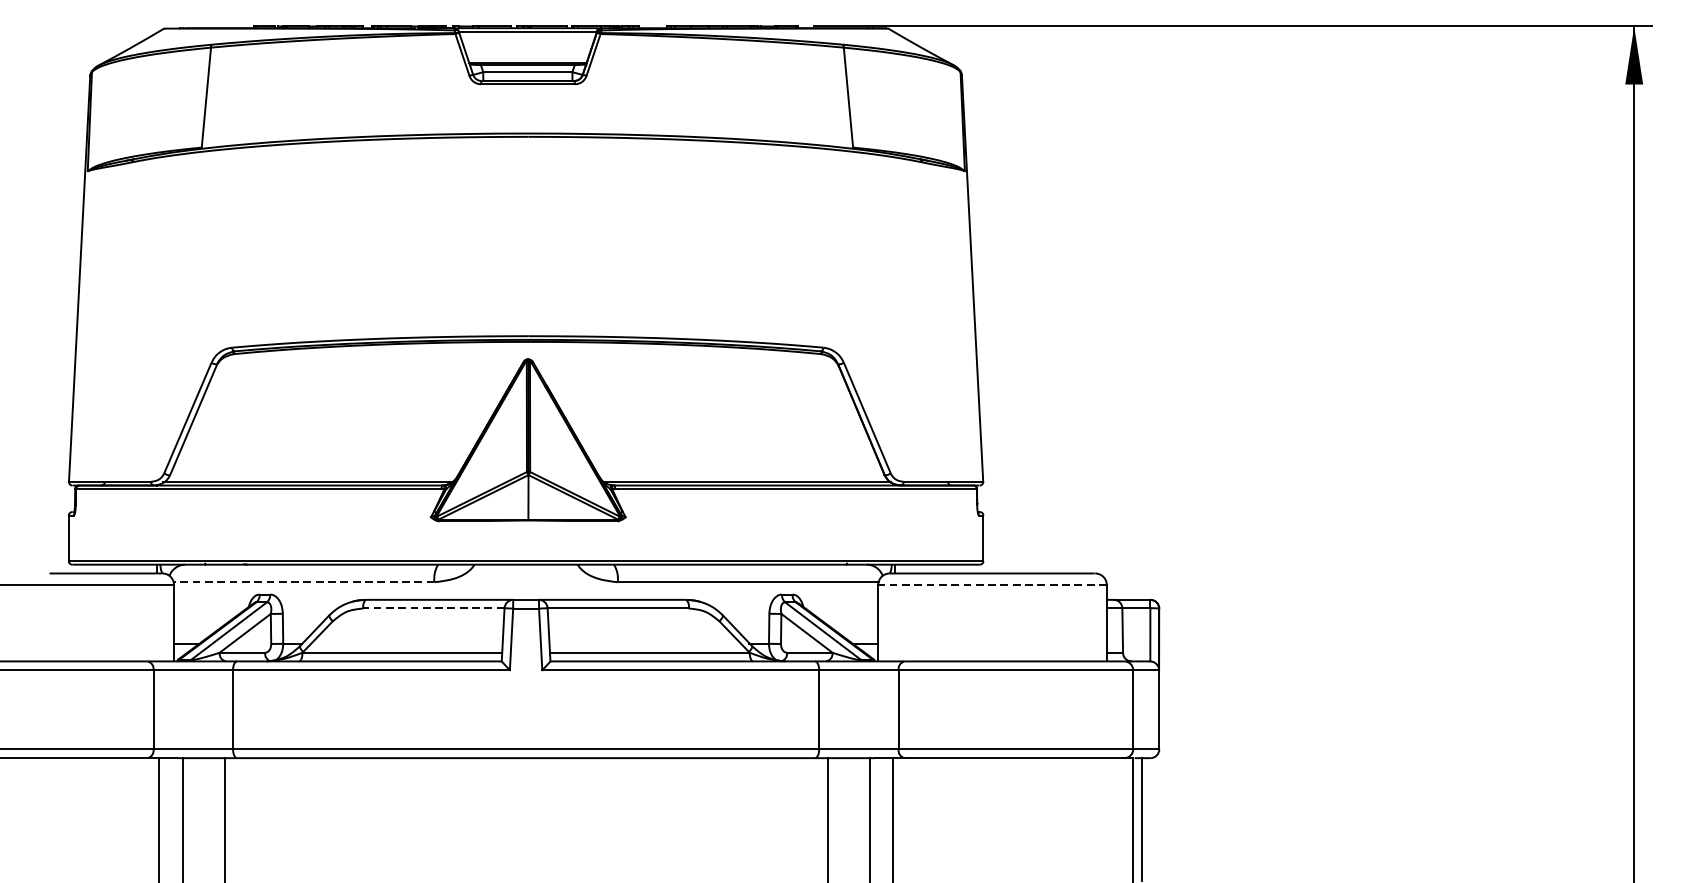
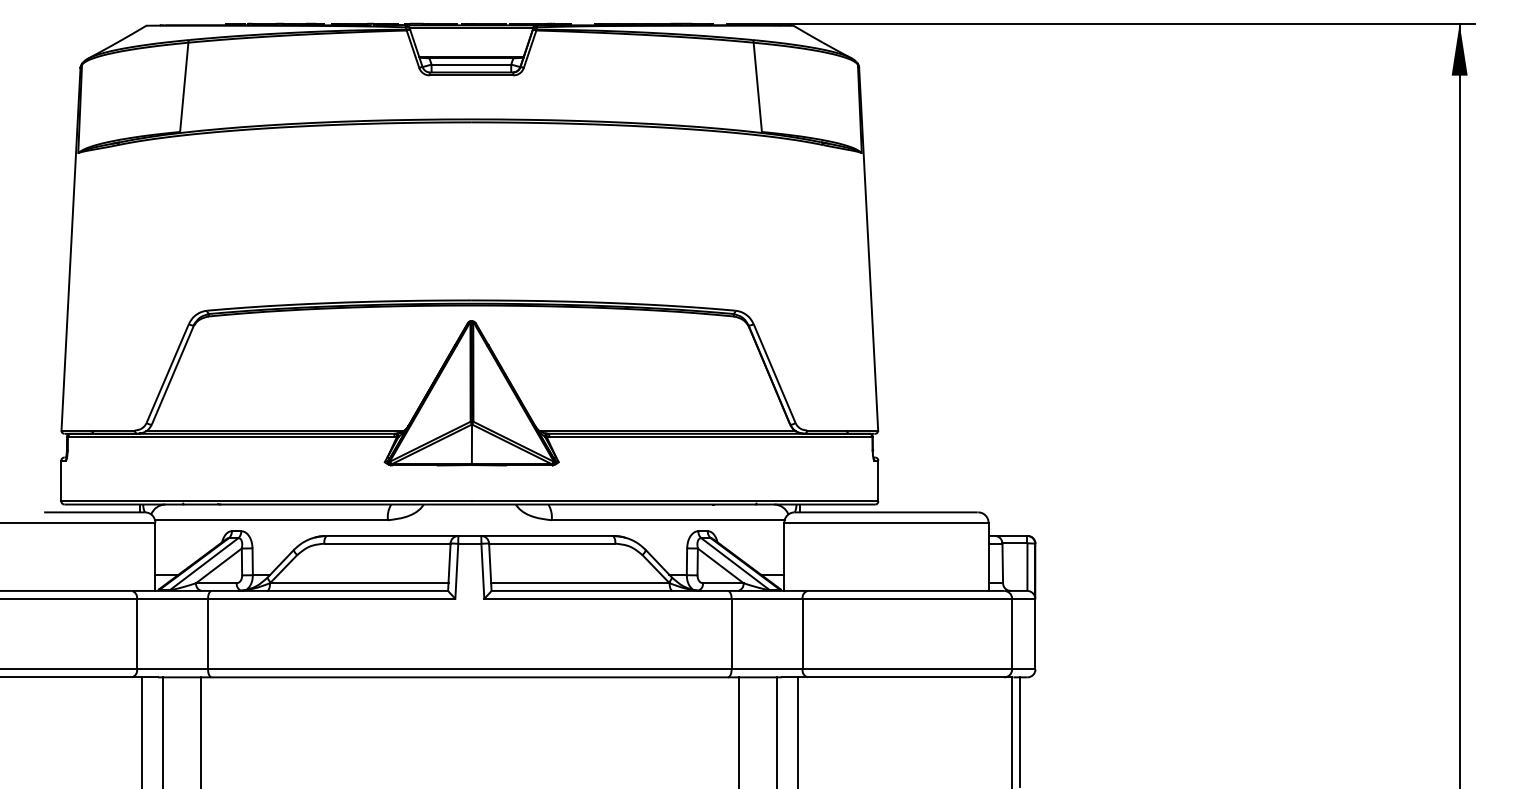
line: (304, 582) -> (271, 520), dashed -> solid
line: (991, 584) -> (885, 522), dashed -> solid
line: (433, 608) -> (387, 543), dashed -> solid

